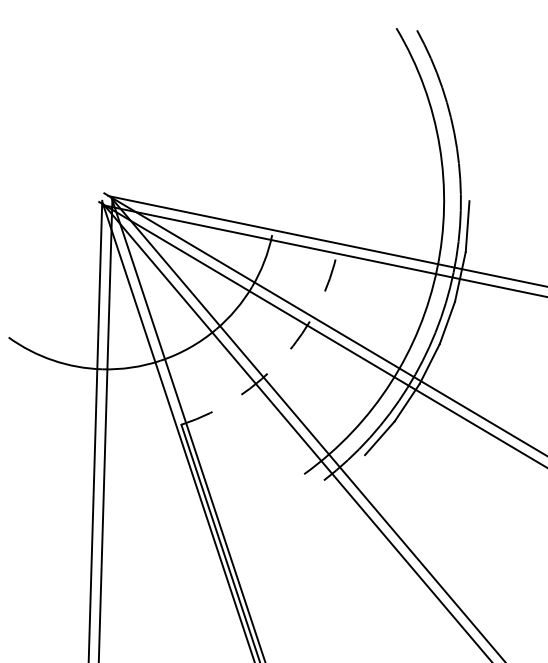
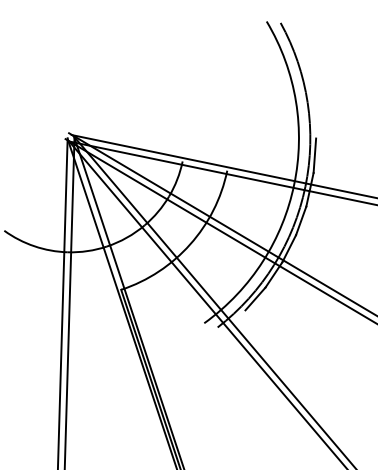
arc: (283, 357) -> (190, 244), dashed -> solid

